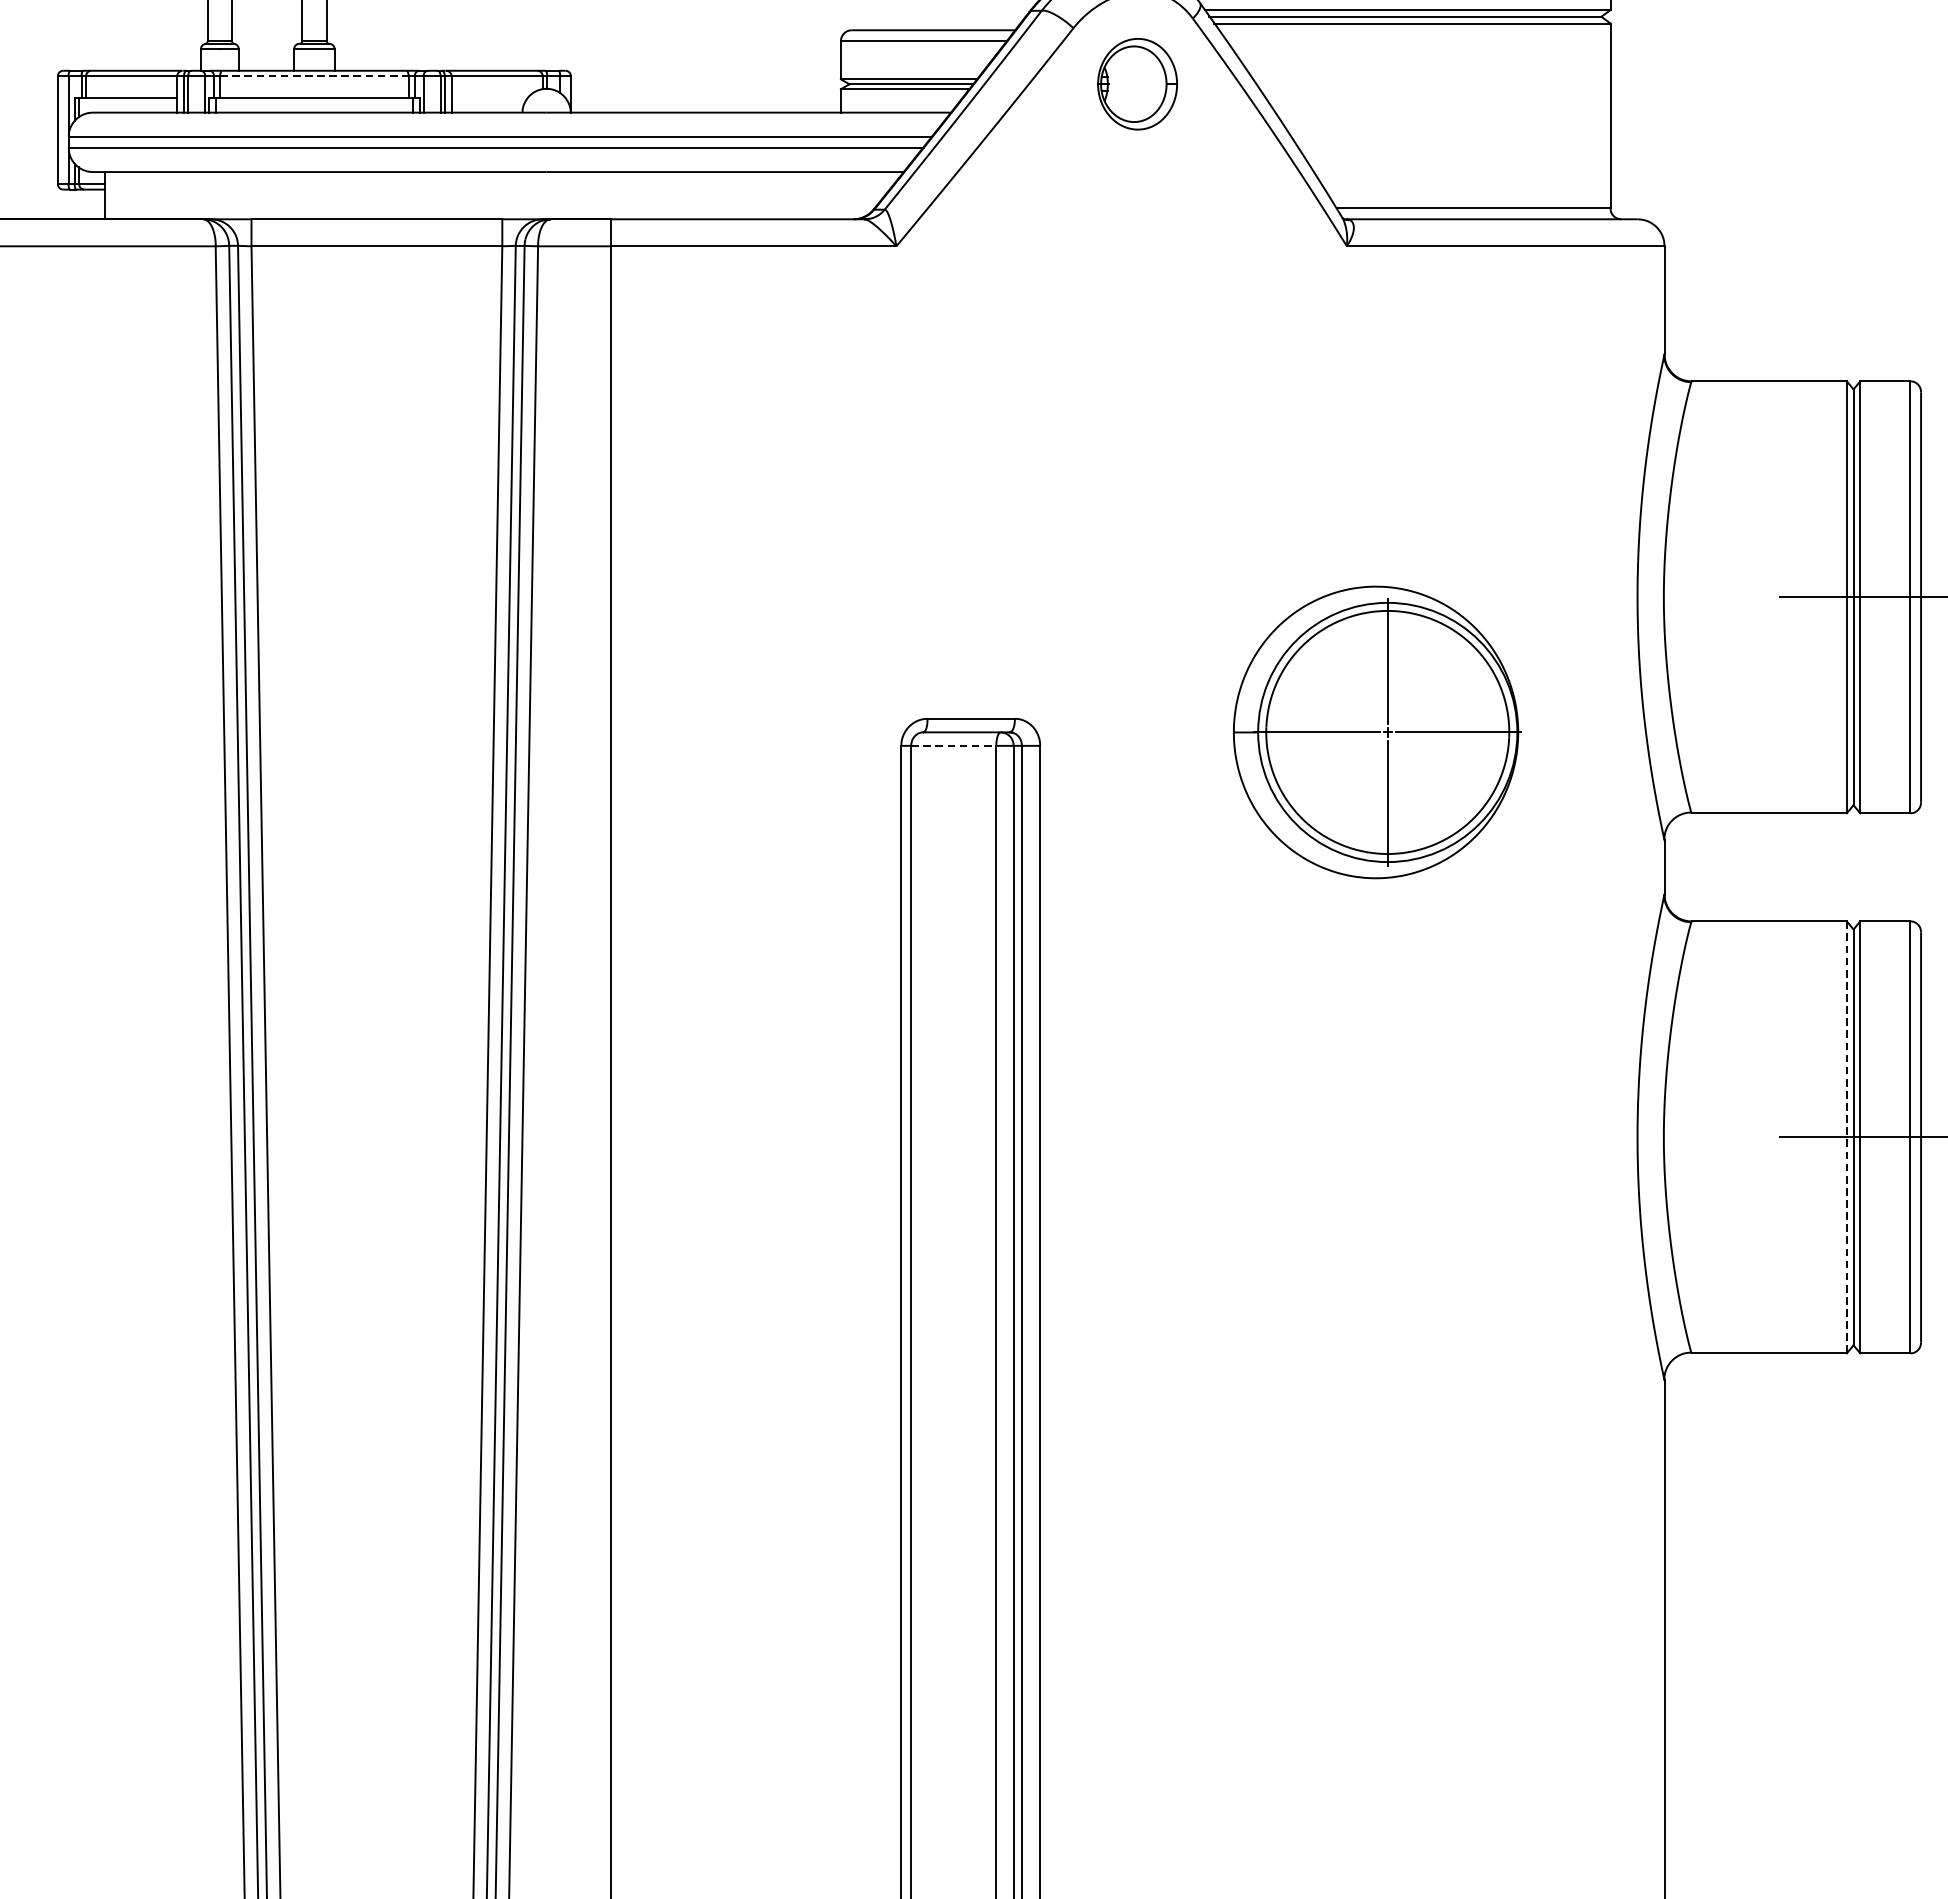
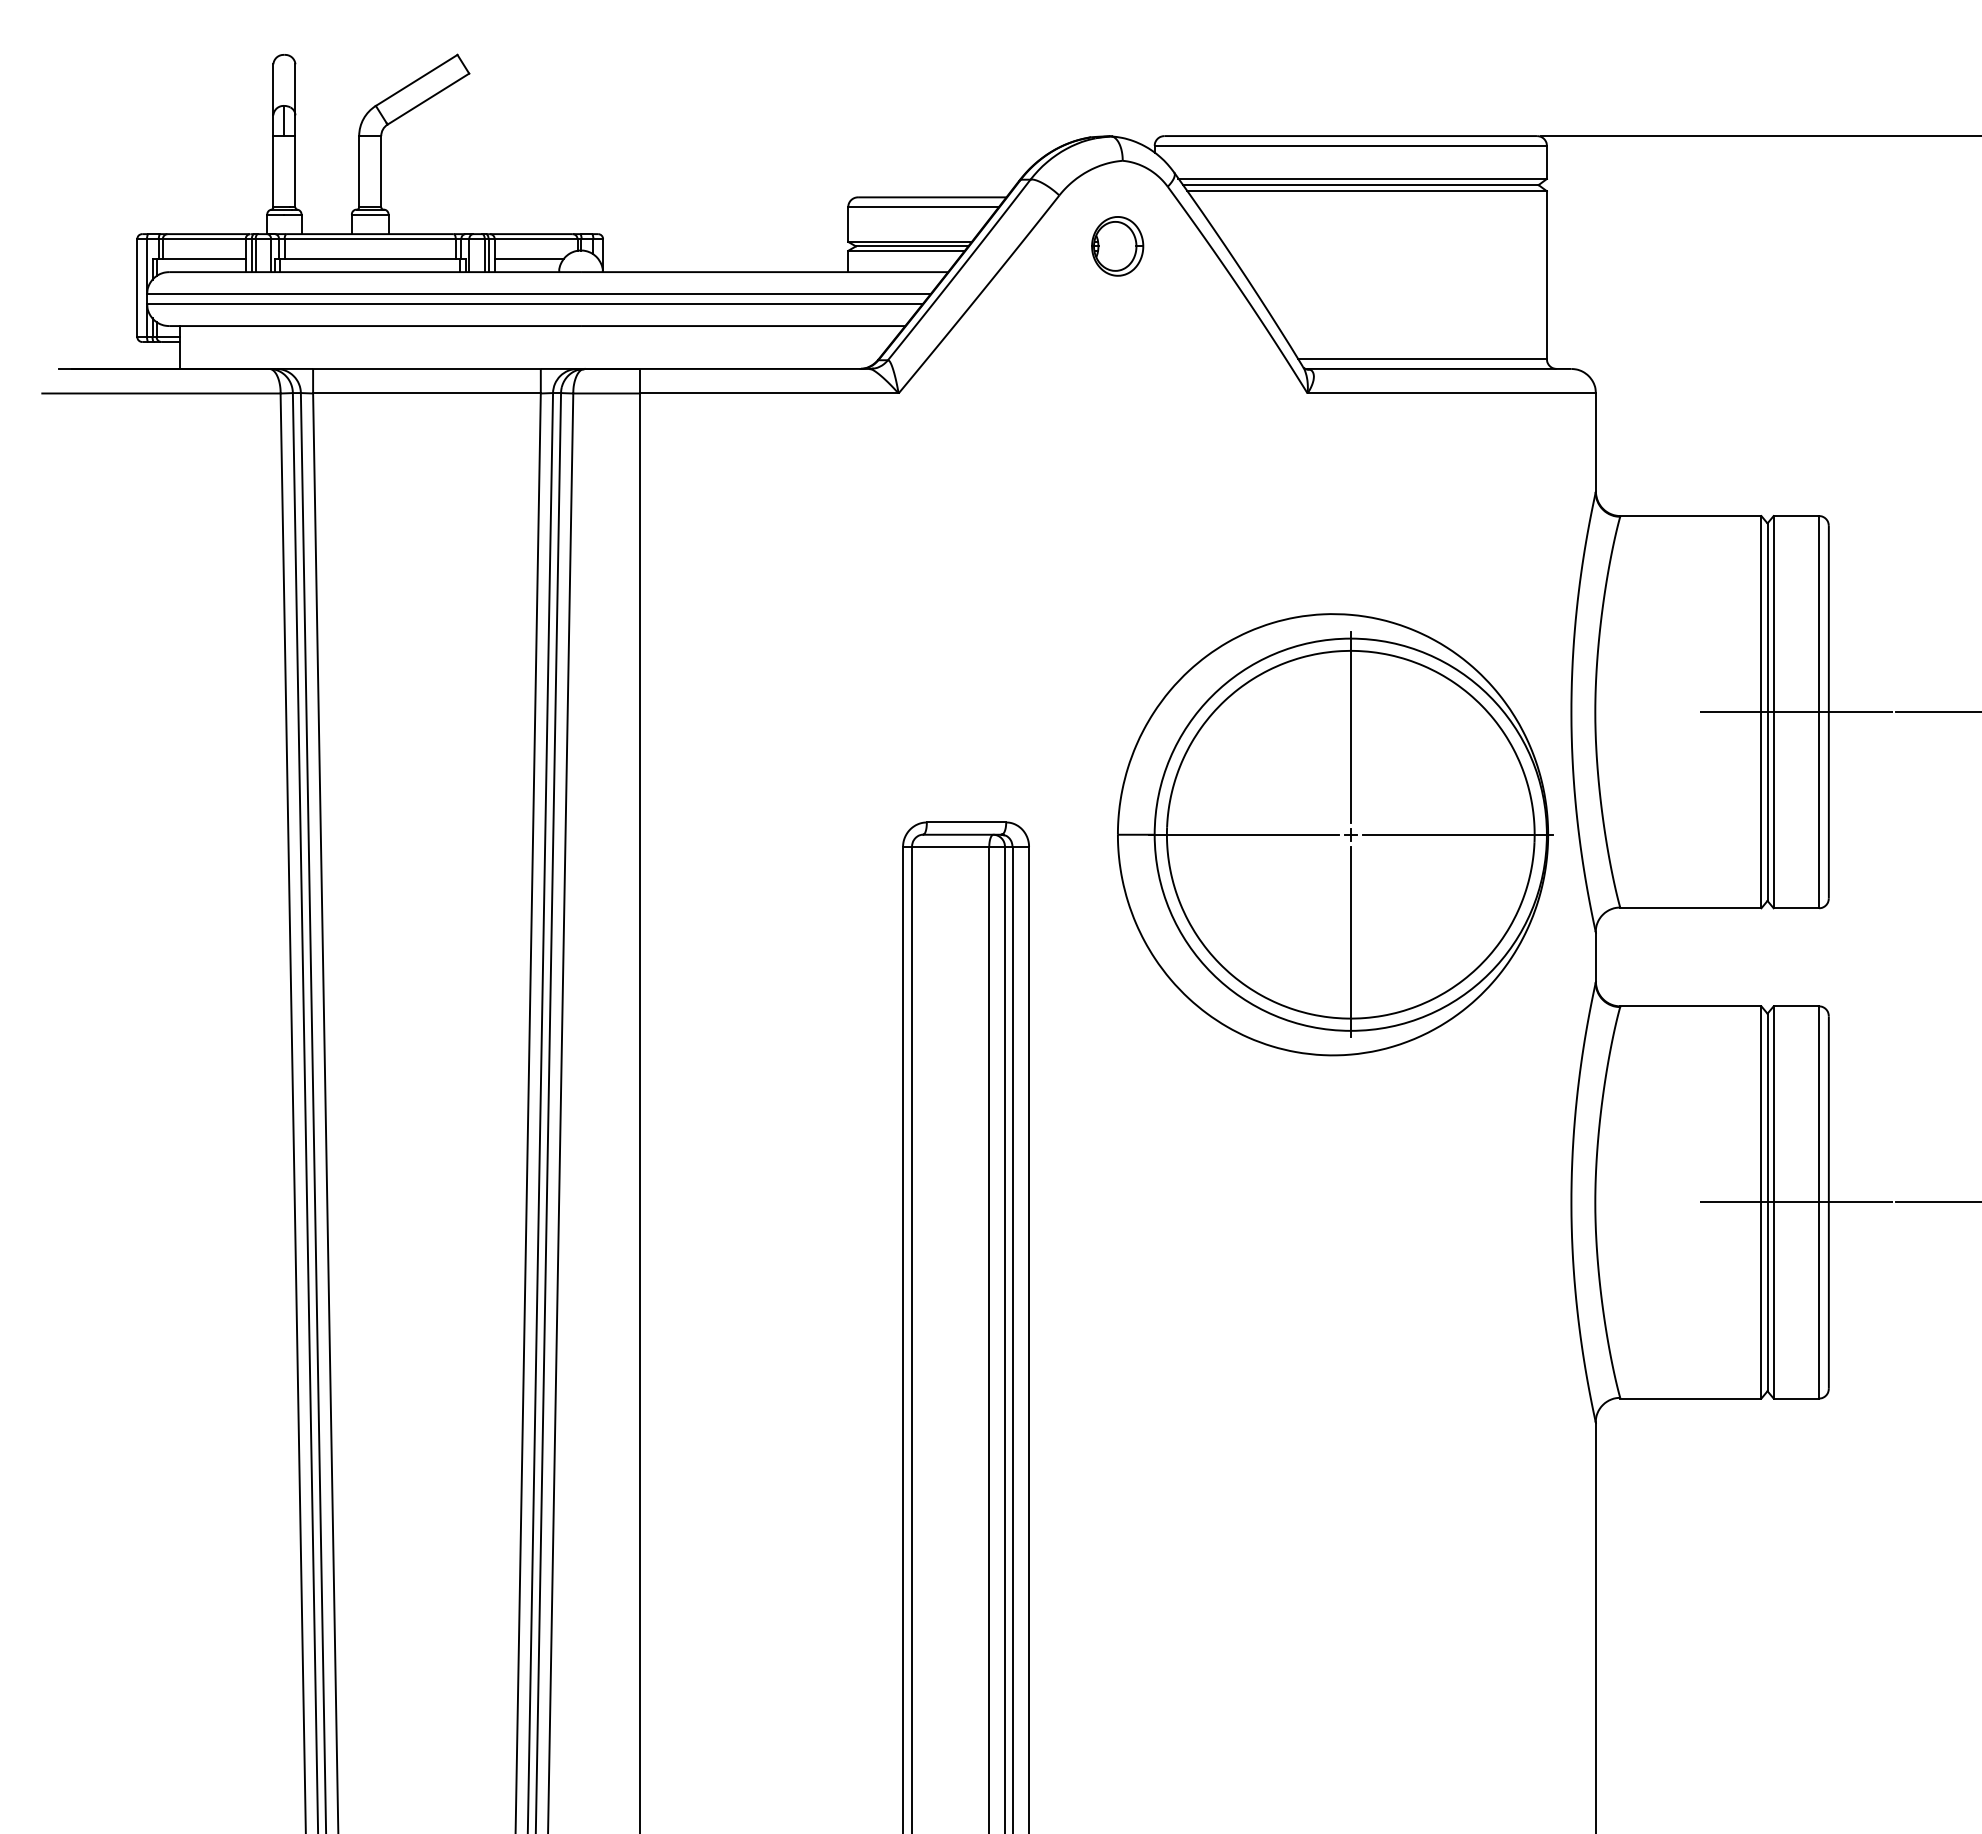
line: (314, 76) -> (370, 239), dashed -> solid
part: (1137, 84) -> (1117, 246), size x0.71
line: (489, 97) -> (529, 258), added
part: (1377, 732) -> (1335, 834), size x1.67
line: (953, 746) -> (950, 847), dashed -> solid
line: (1846, 1137) -> (1761, 1202), dashed -> solid

